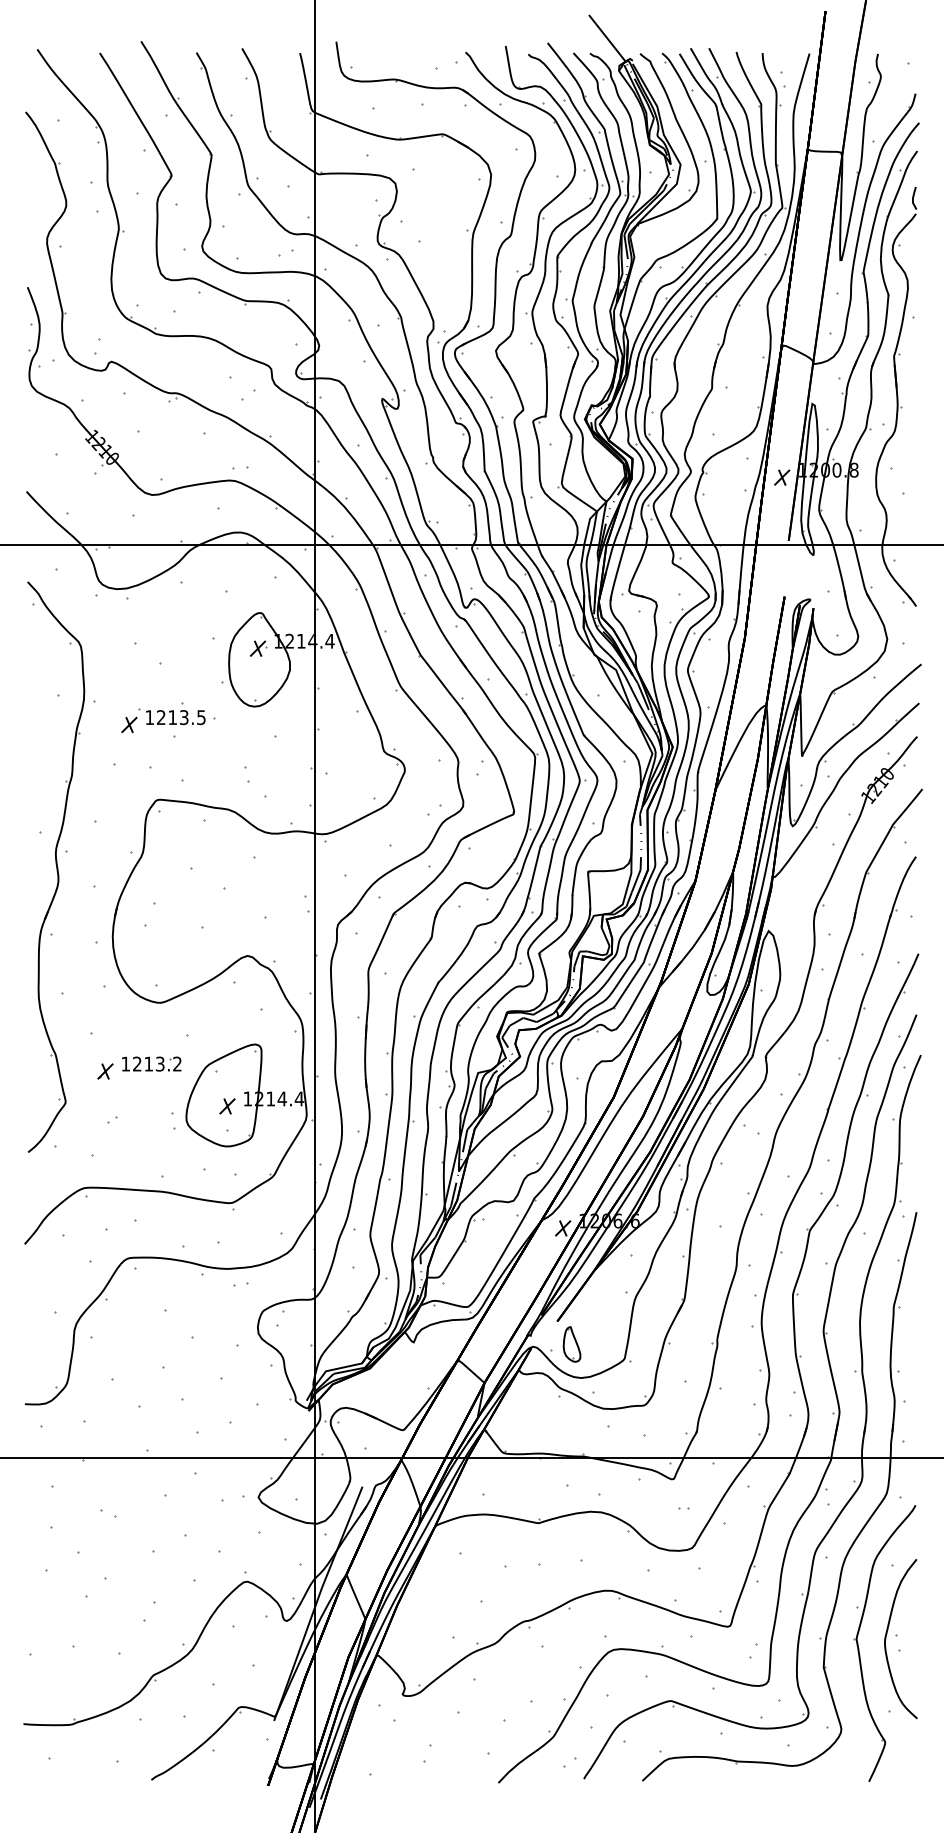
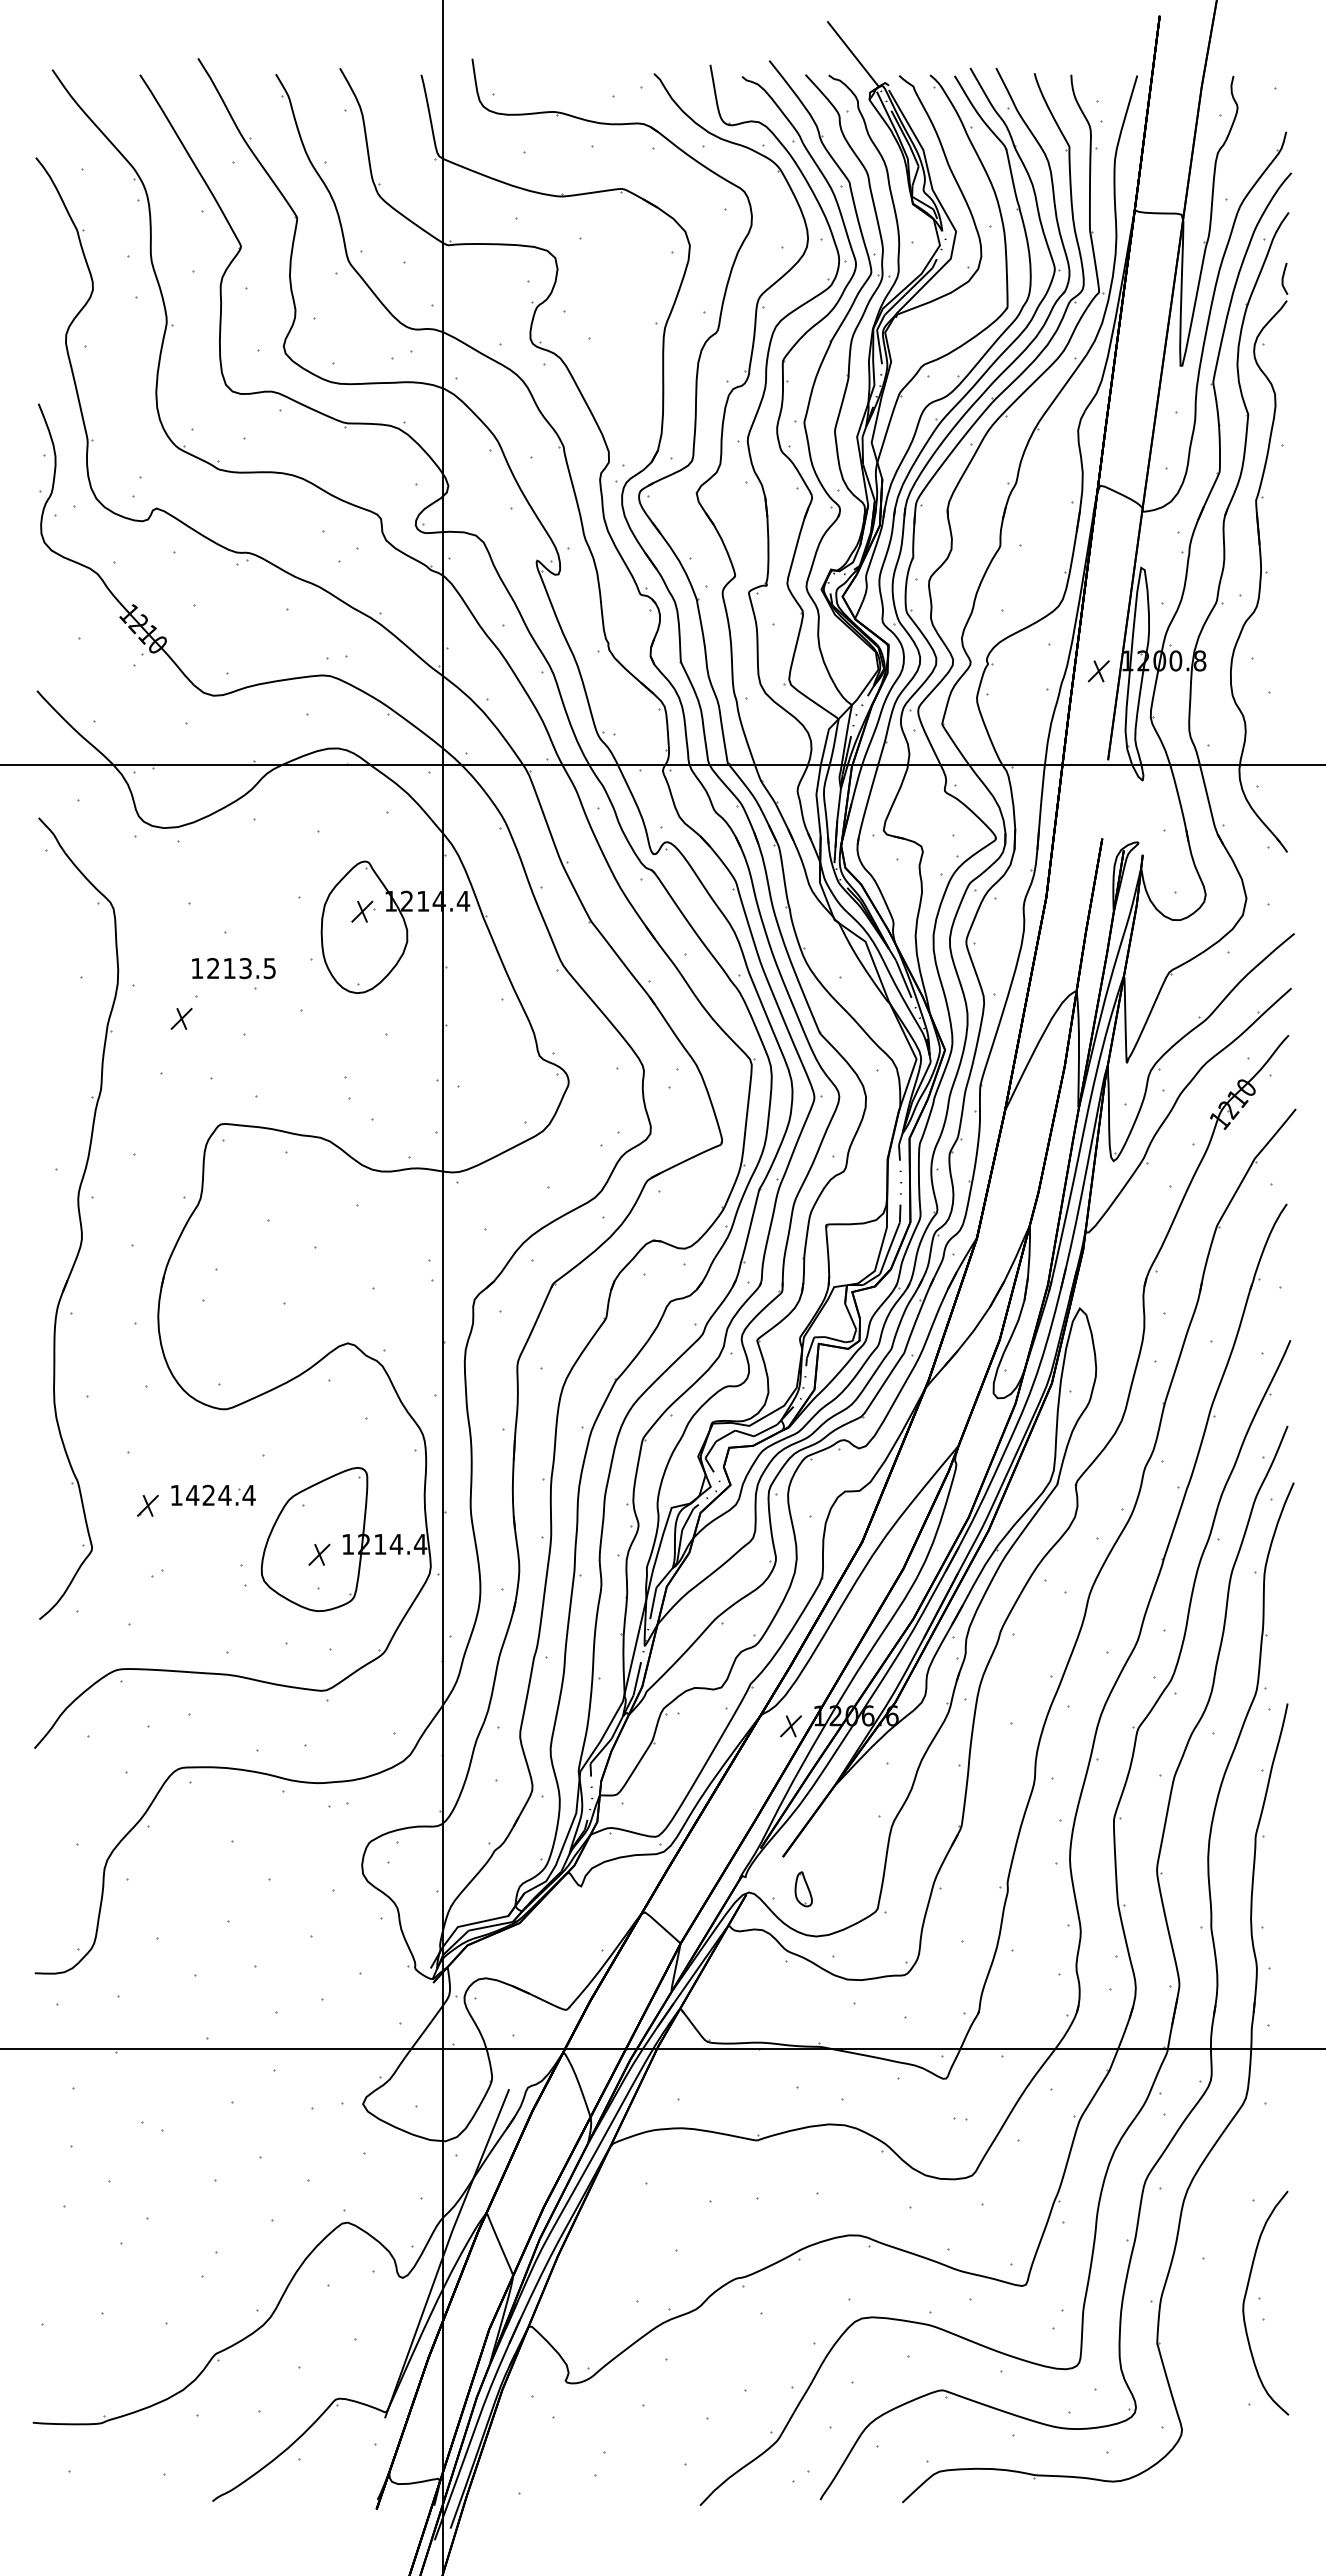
text: (175, 717) -> (233, 968), moved
text: (157, 1063) -> (220, 1494), 1213.2 -> 1424.4
part: (571, 1344) -> (803, 1889), size x0.7
part: (858, 1646) -> (1206, 2313), removed

